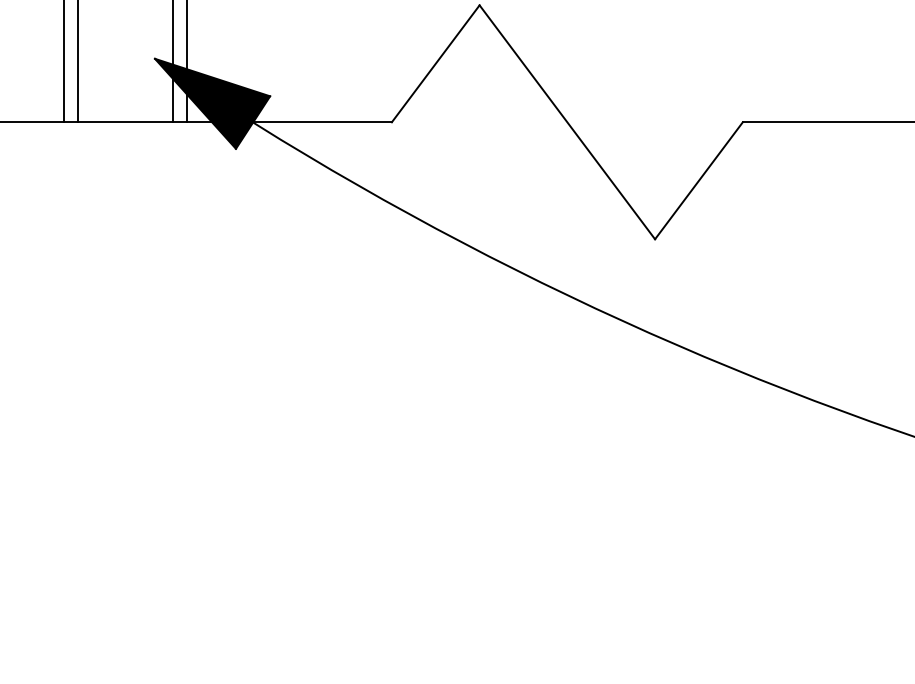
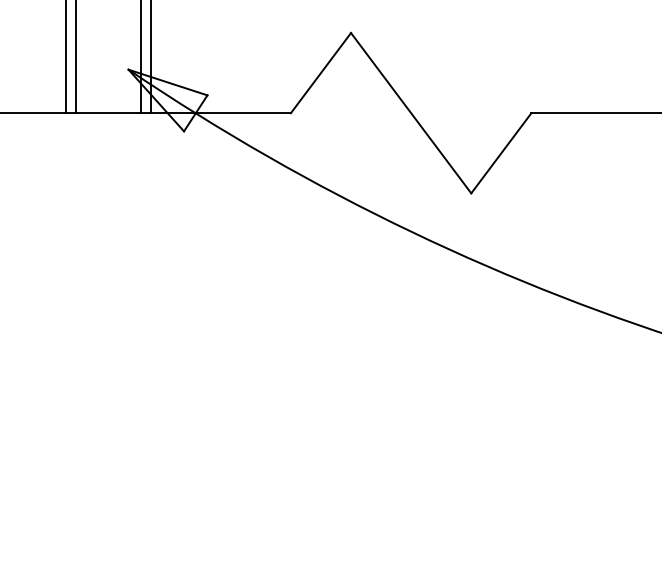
fill: (211, 103) -> (167, 100), removed

